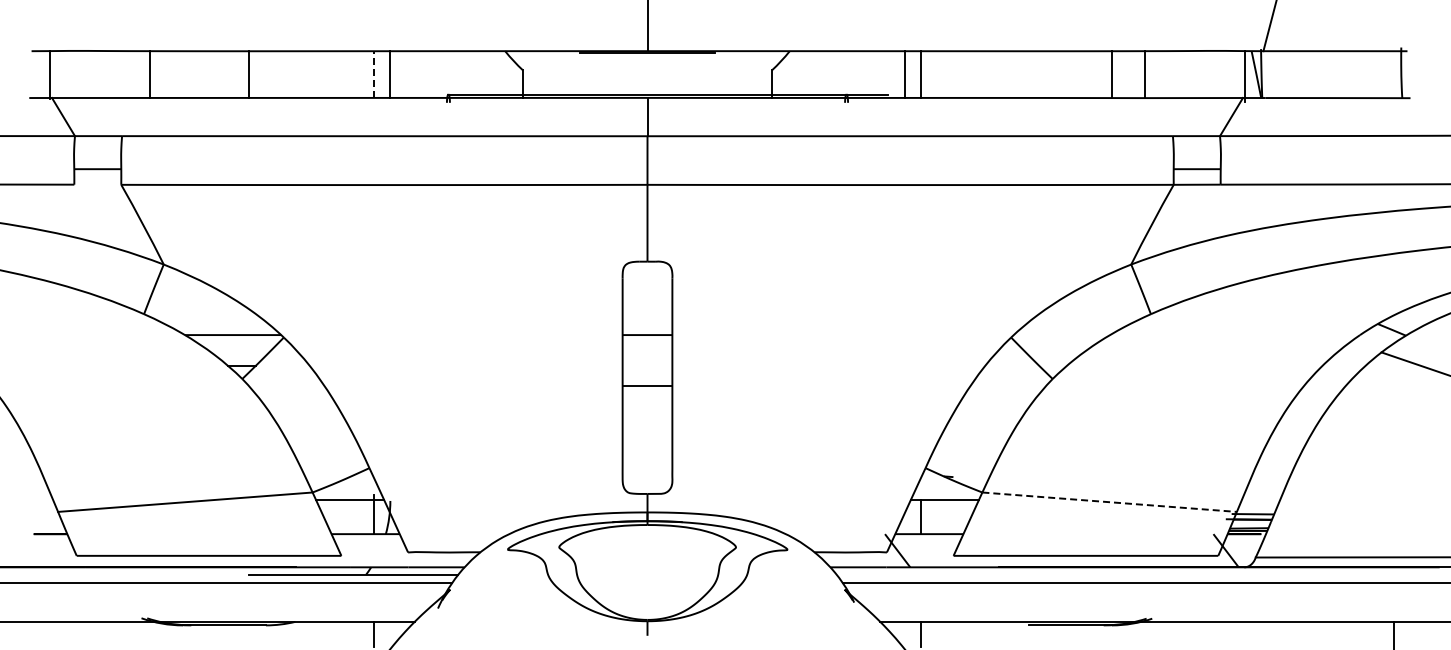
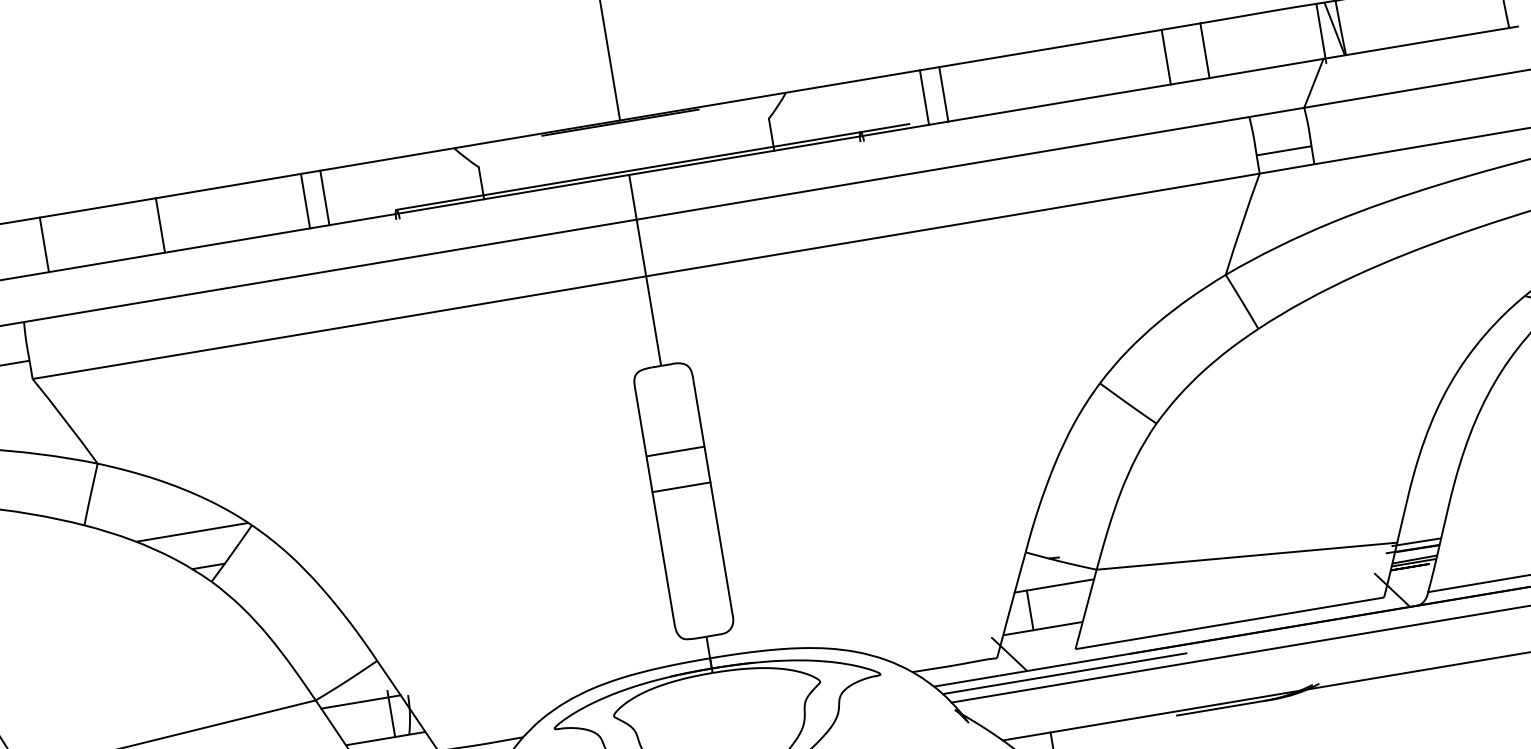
line: (373, 74) -> (305, 201), dashed -> solid
line: (647, 385) -> (681, 486), moved
line: (1109, 502) -> (1246, 556), dashed -> solid
line: (940, 574) -> (1063, 673), added

